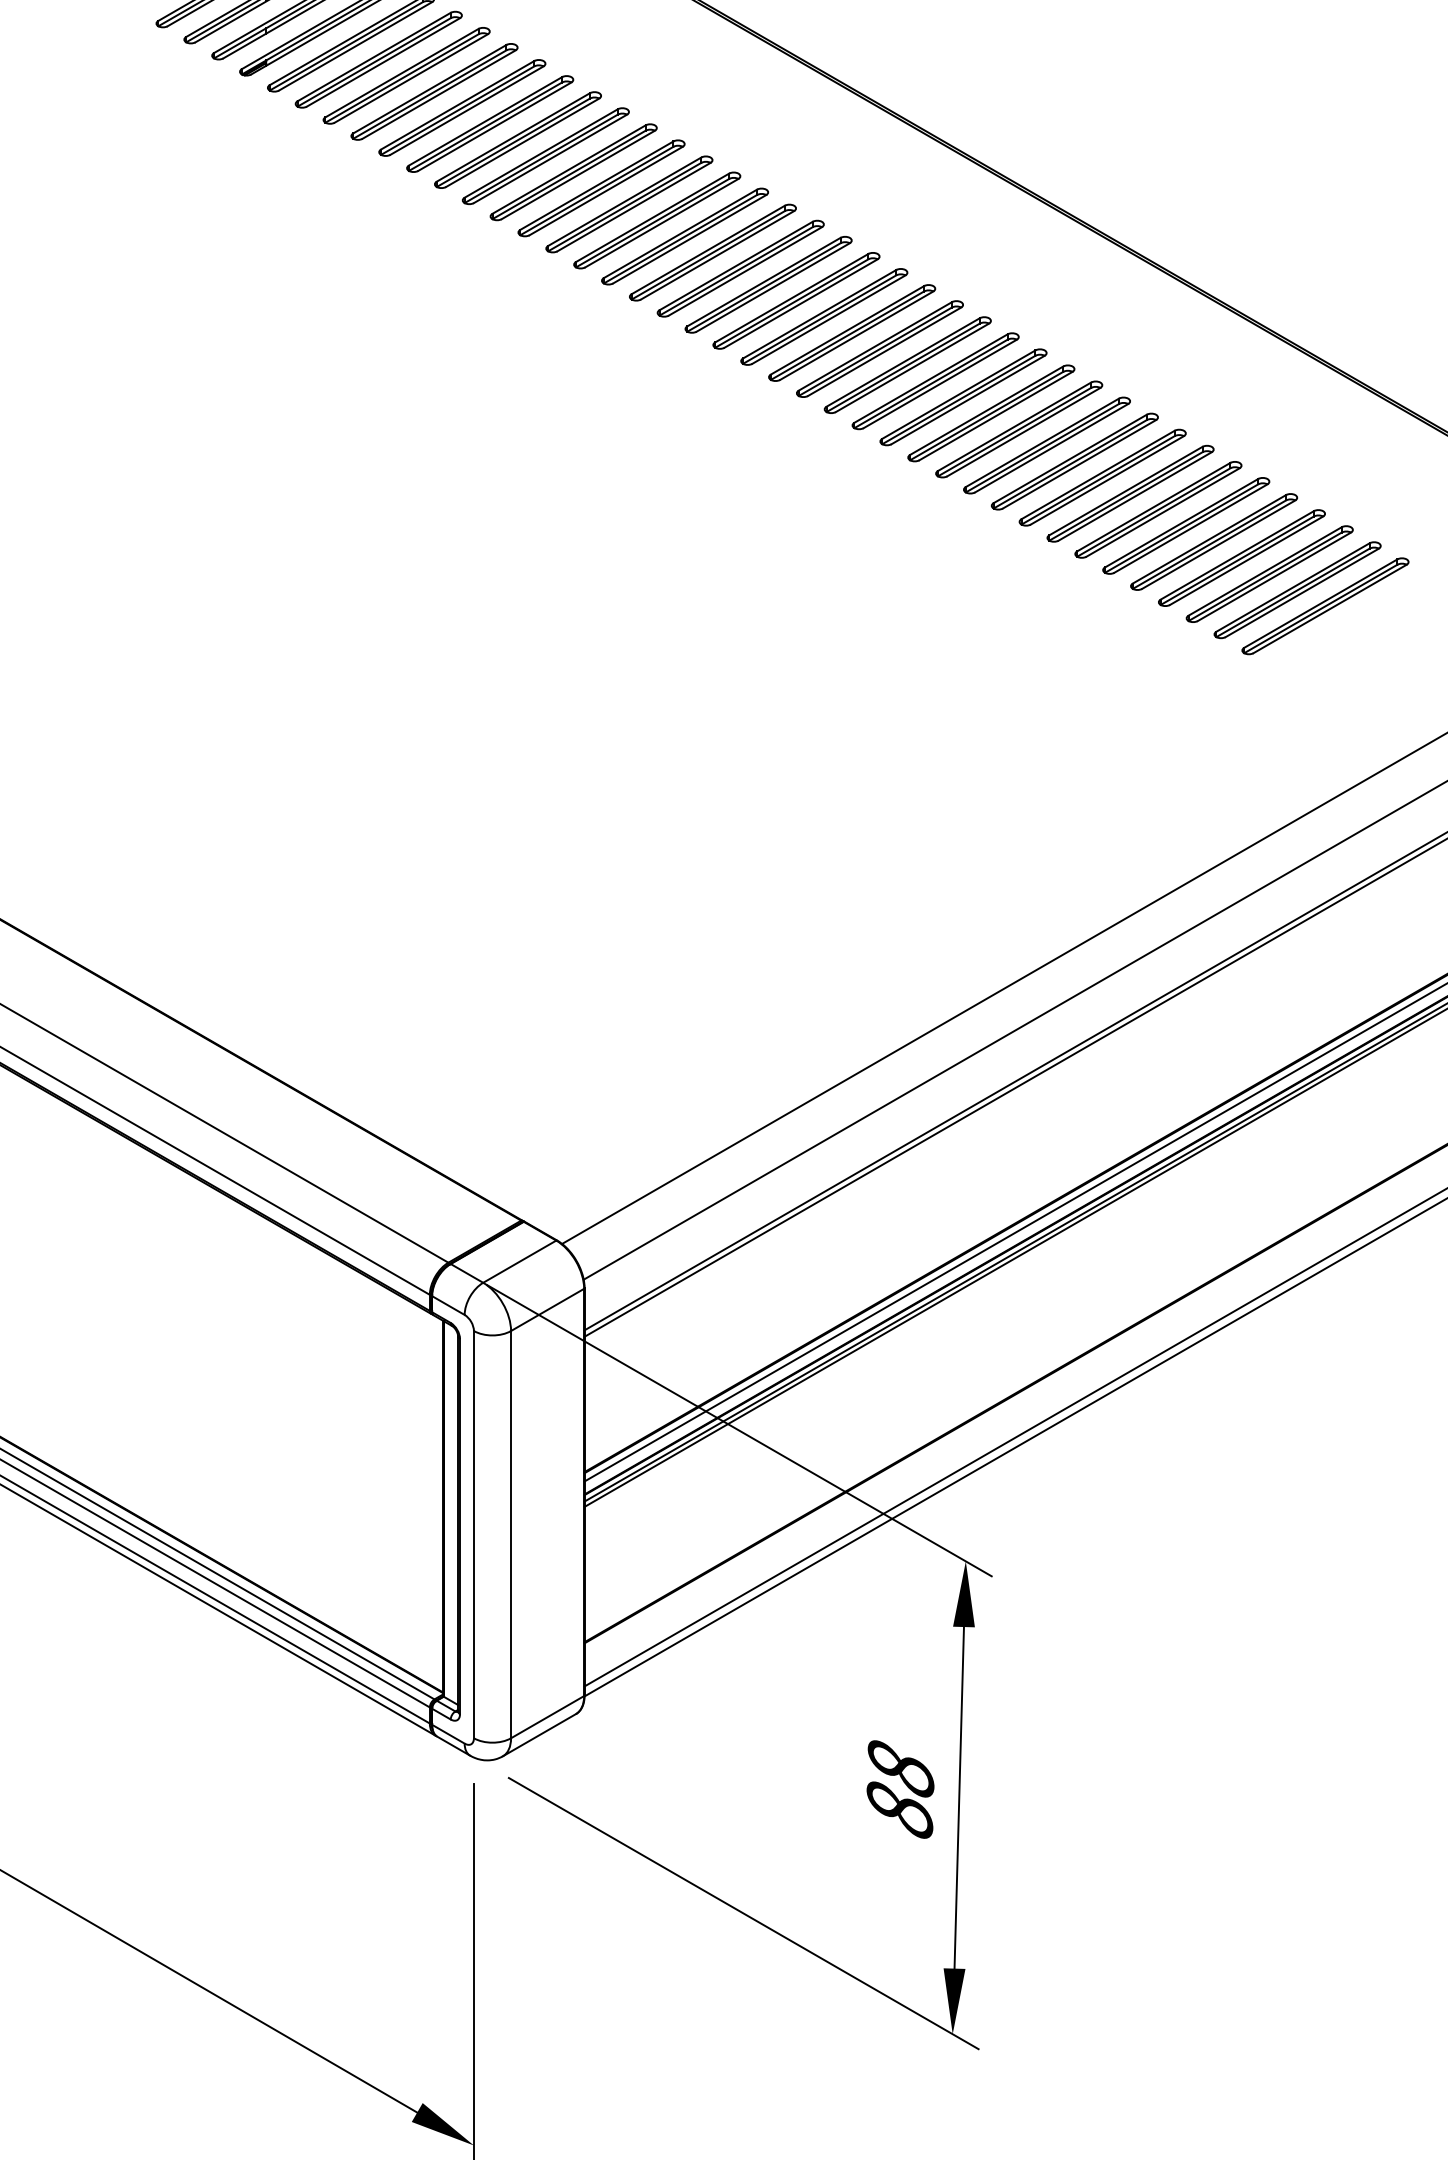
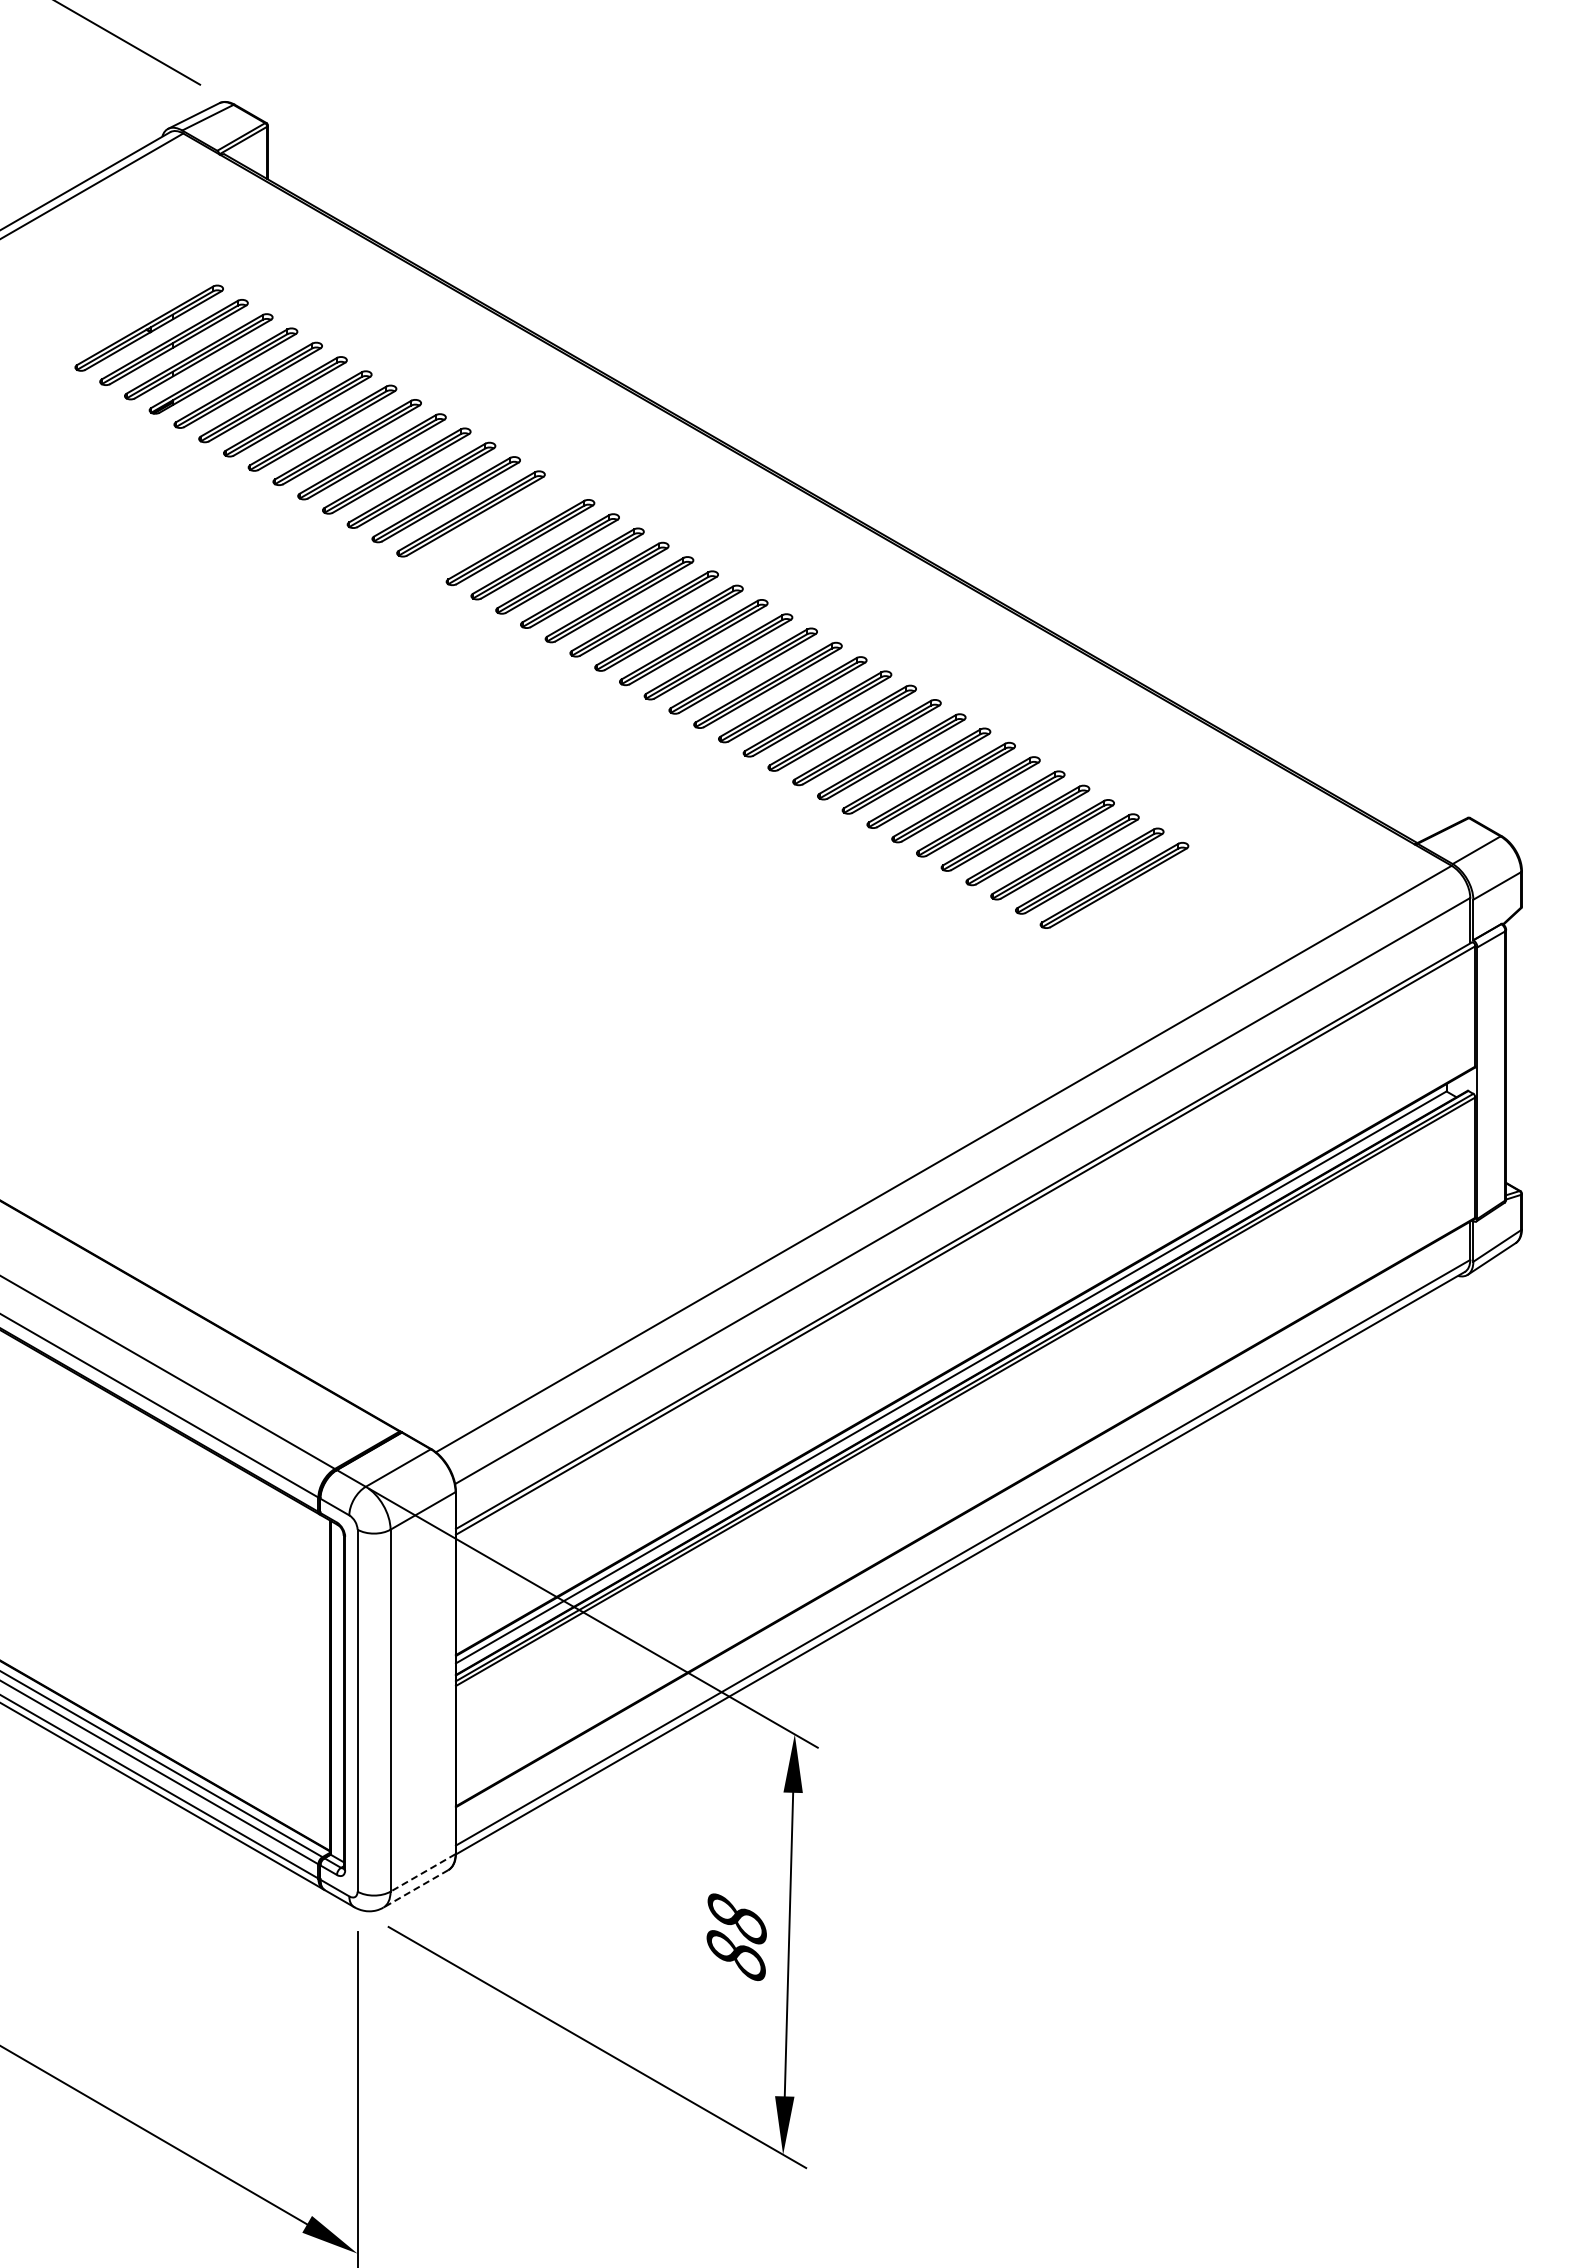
part: (629, 203) -> (495, 527), removed
line: (548, 1716) -> (423, 1872), solid -> dashed
line: (539, 1734) -> (415, 1888), solid -> dashed

